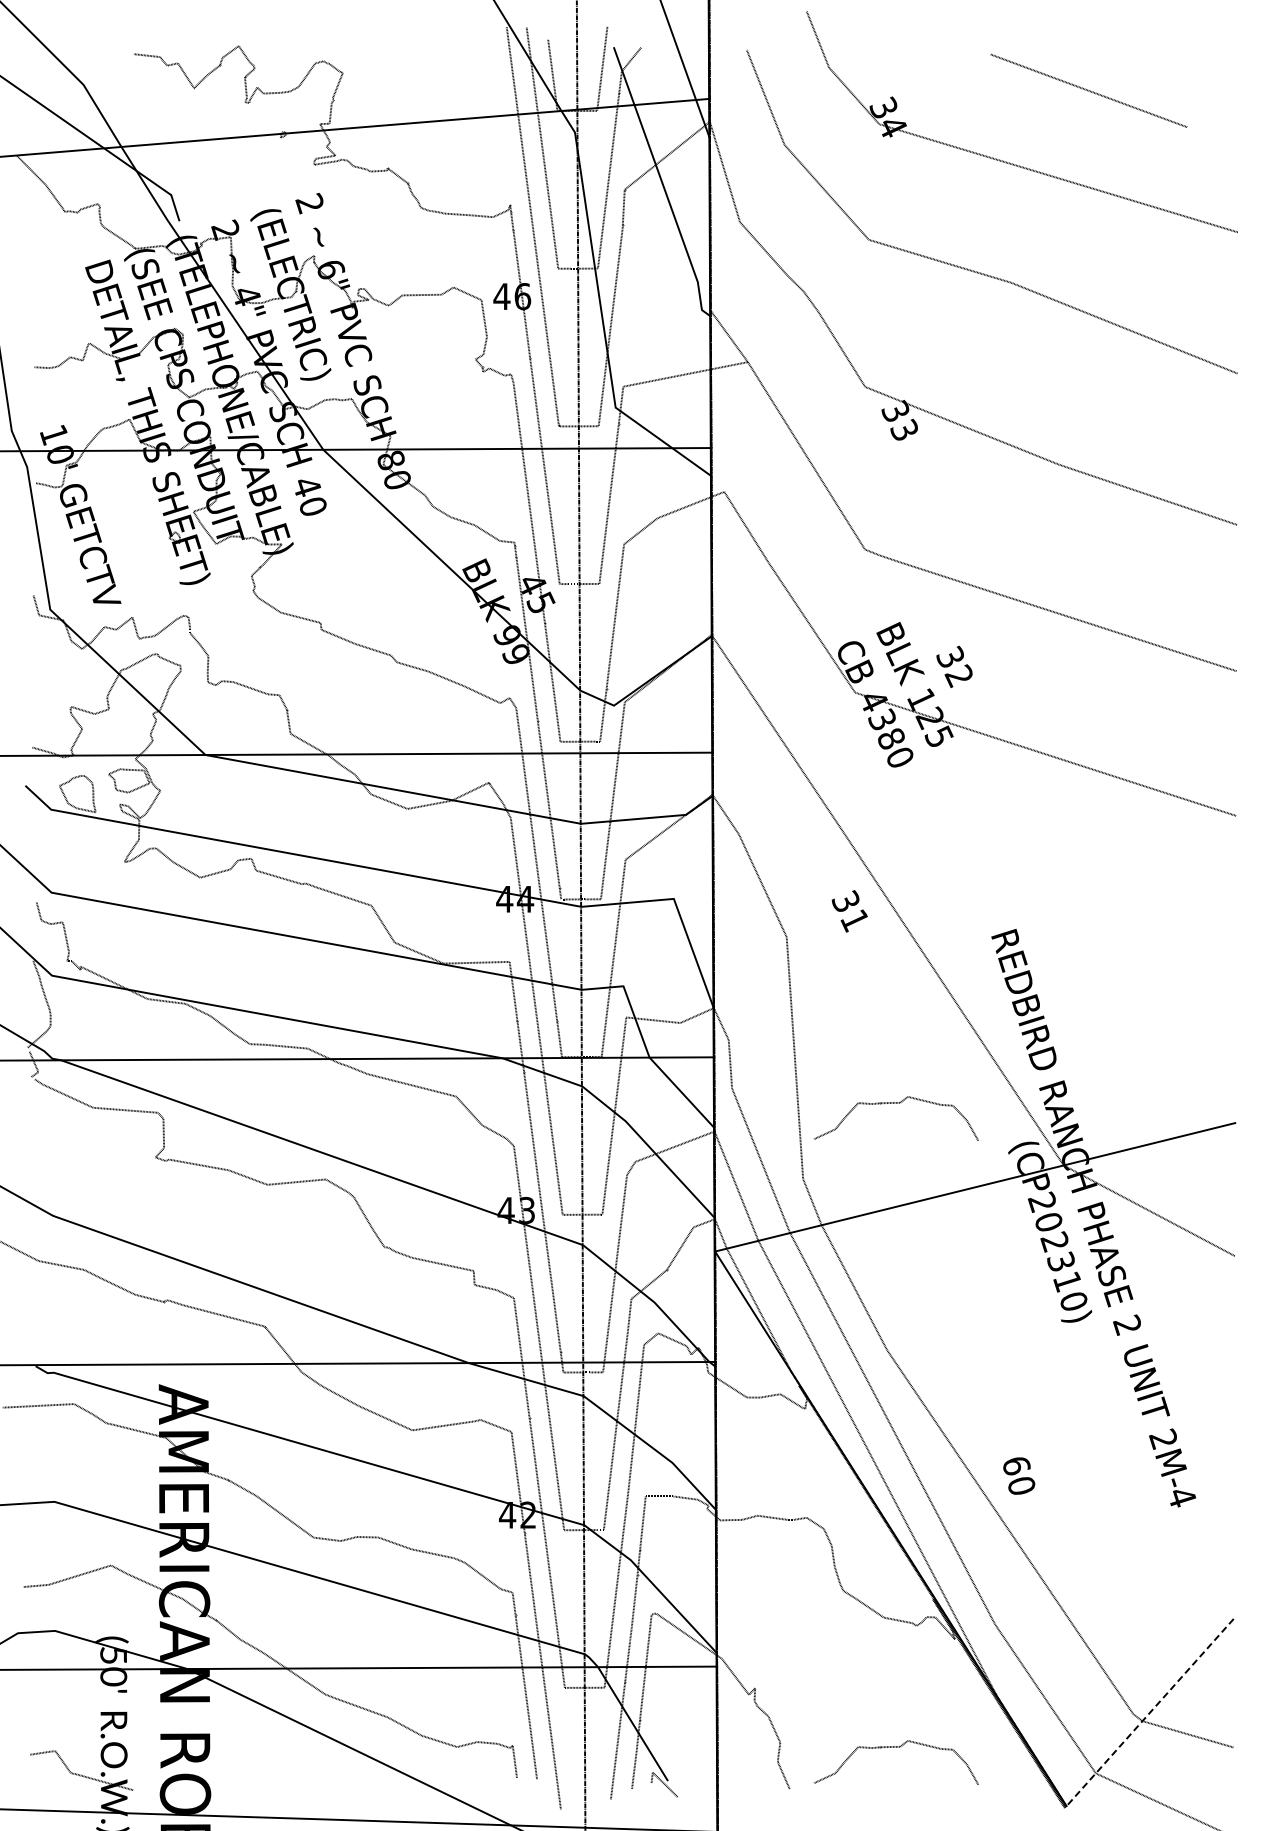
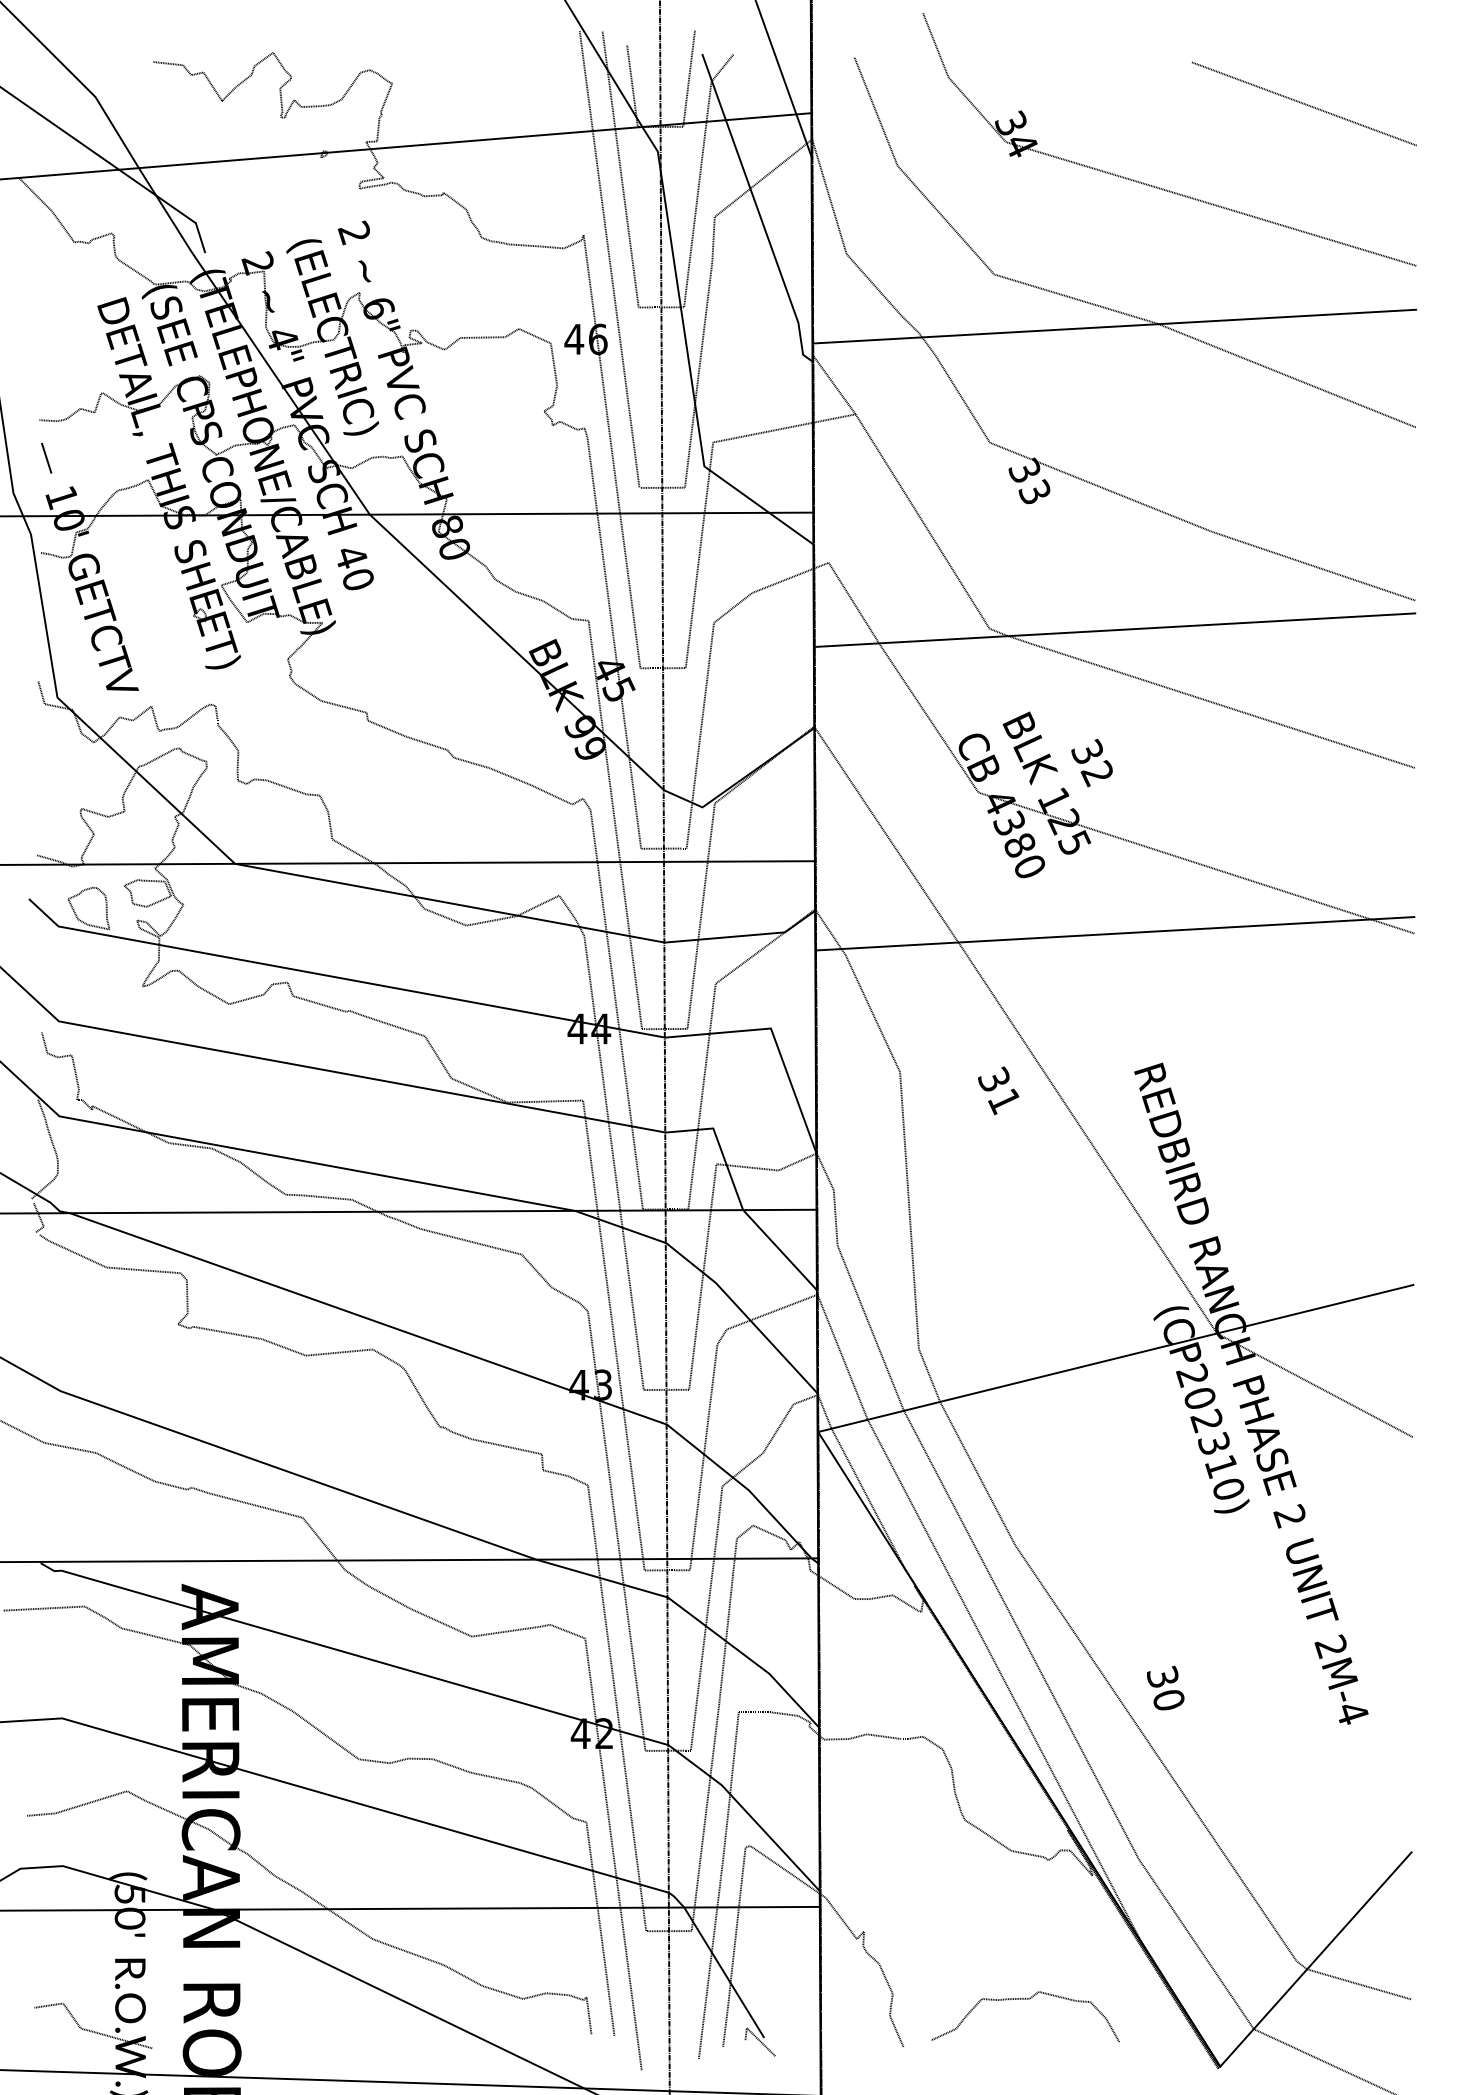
line: (1088, 90) -> (1303, 103), moved
line: (973, 285) -> (1113, 326), added
line: (40, 400) -> (46, 458), added
line: (973, 550) -> (1113, 629), added
line: (974, 815) -> (1114, 933), added
text: (849, 911) -> (998, 1090), moved
curve: (895, 1103) -> (1024, 1262), removed
text: (1016, 1465) -> (1163, 1676), 60 -> 30
line: (1149, 1712) -> (1315, 1959), dashed -> solid

